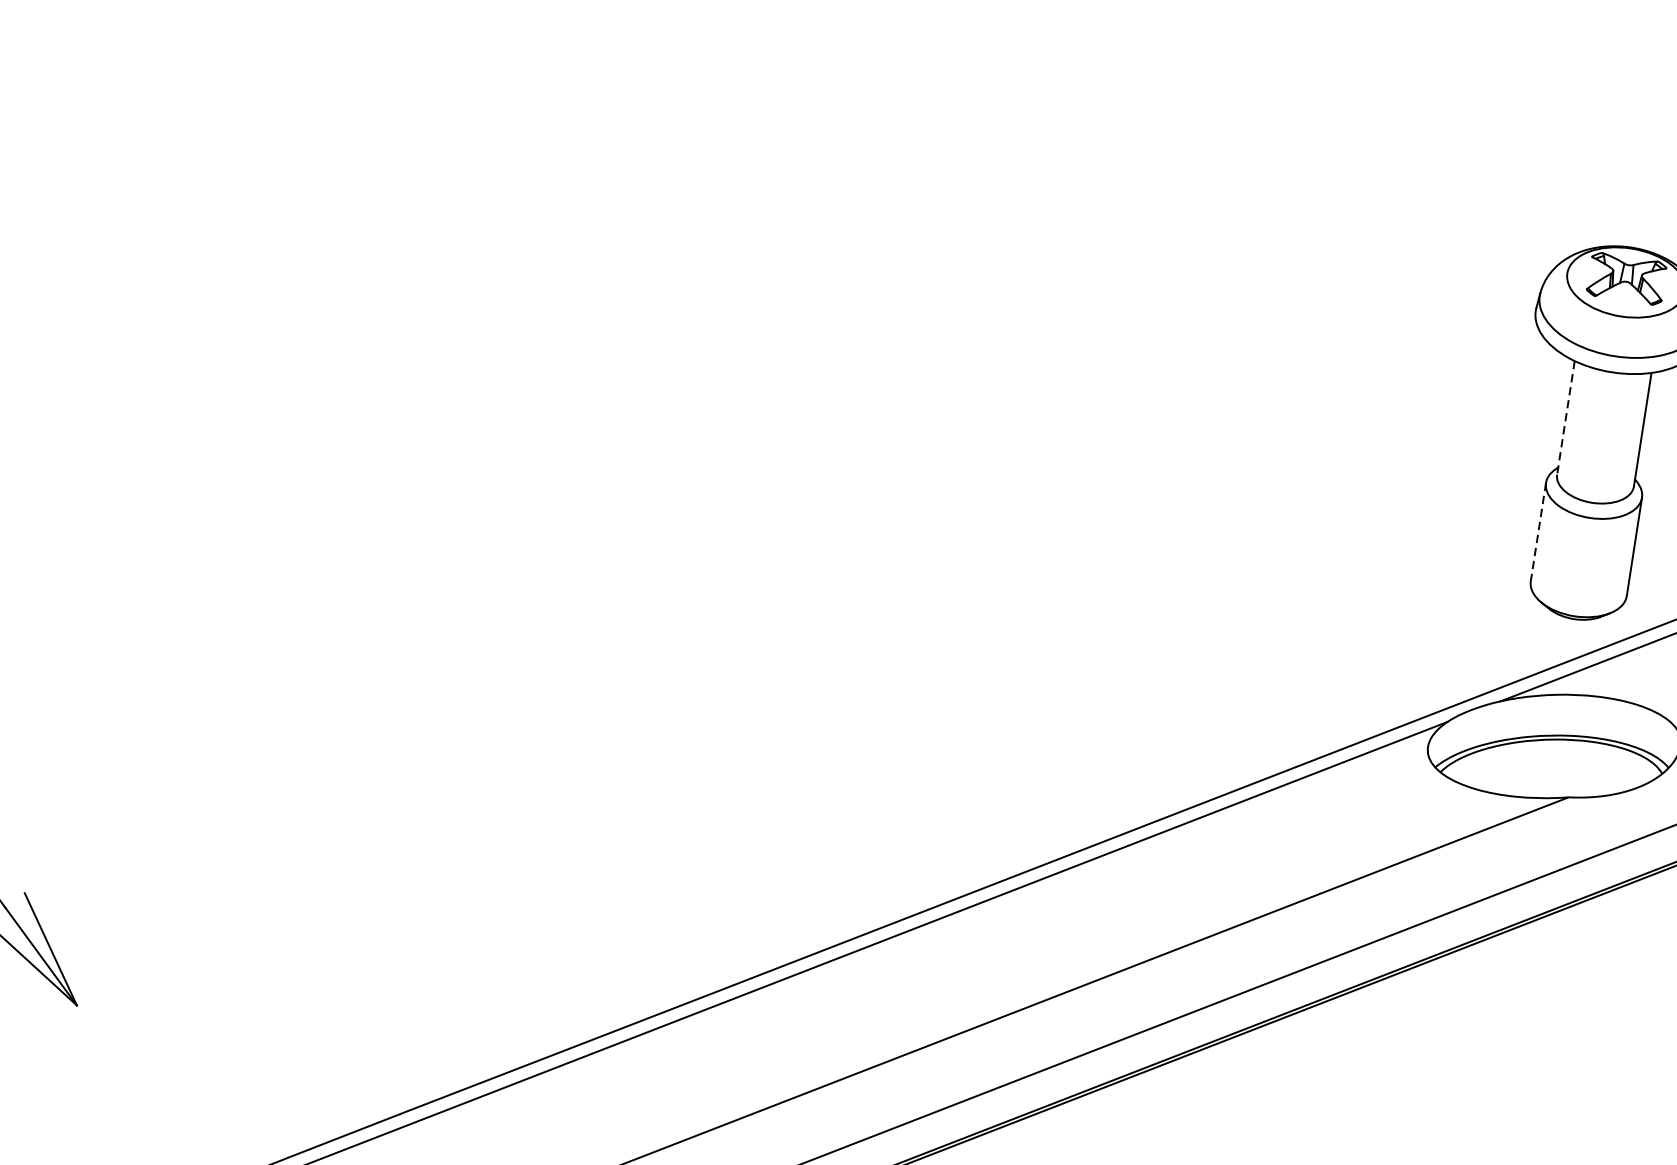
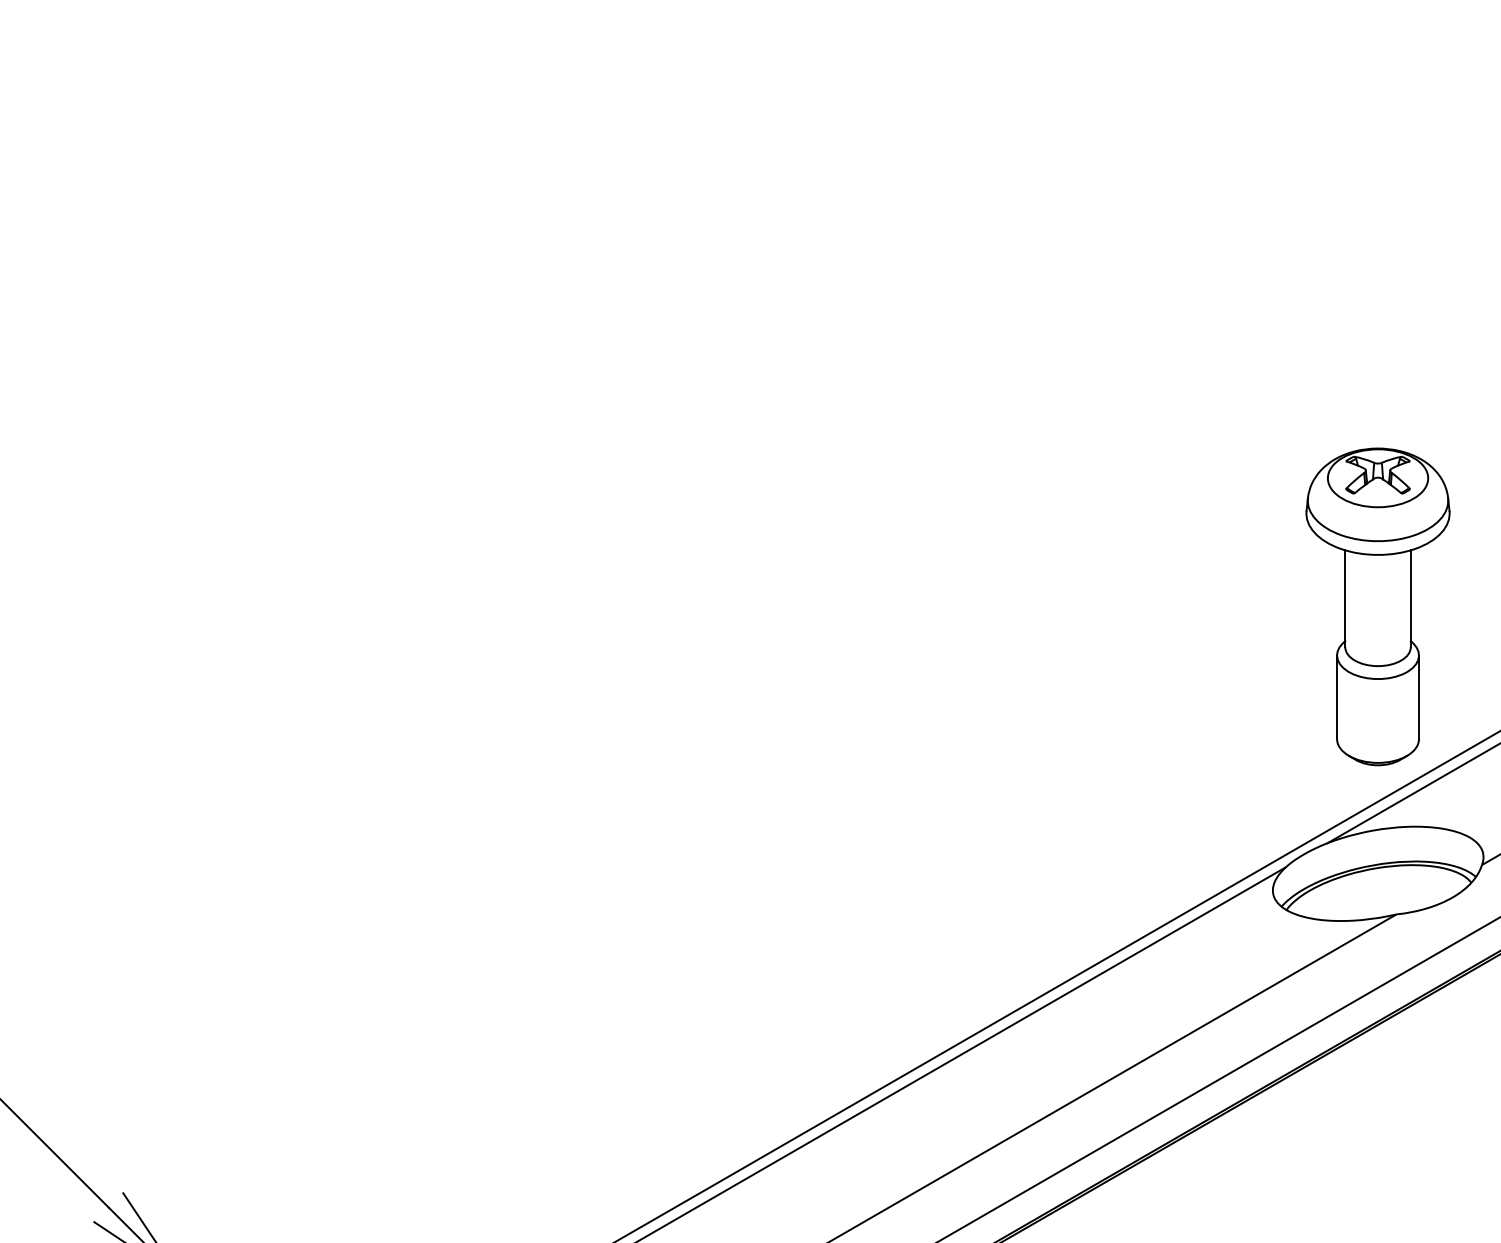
line: (1566, 418) -> (1345, 599), dashed -> solid
line: (1538, 532) -> (1337, 697), dashed -> solid

